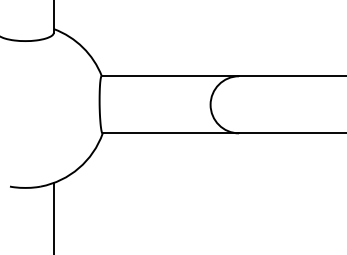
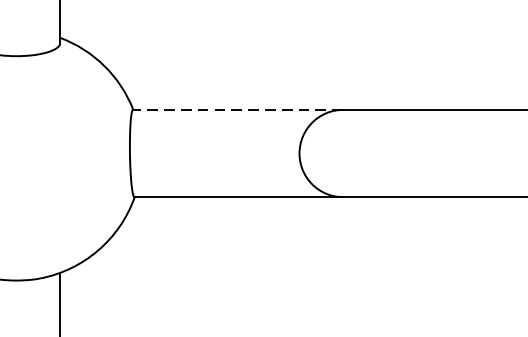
line: (170, 76) -> (238, 110), solid -> dashed

